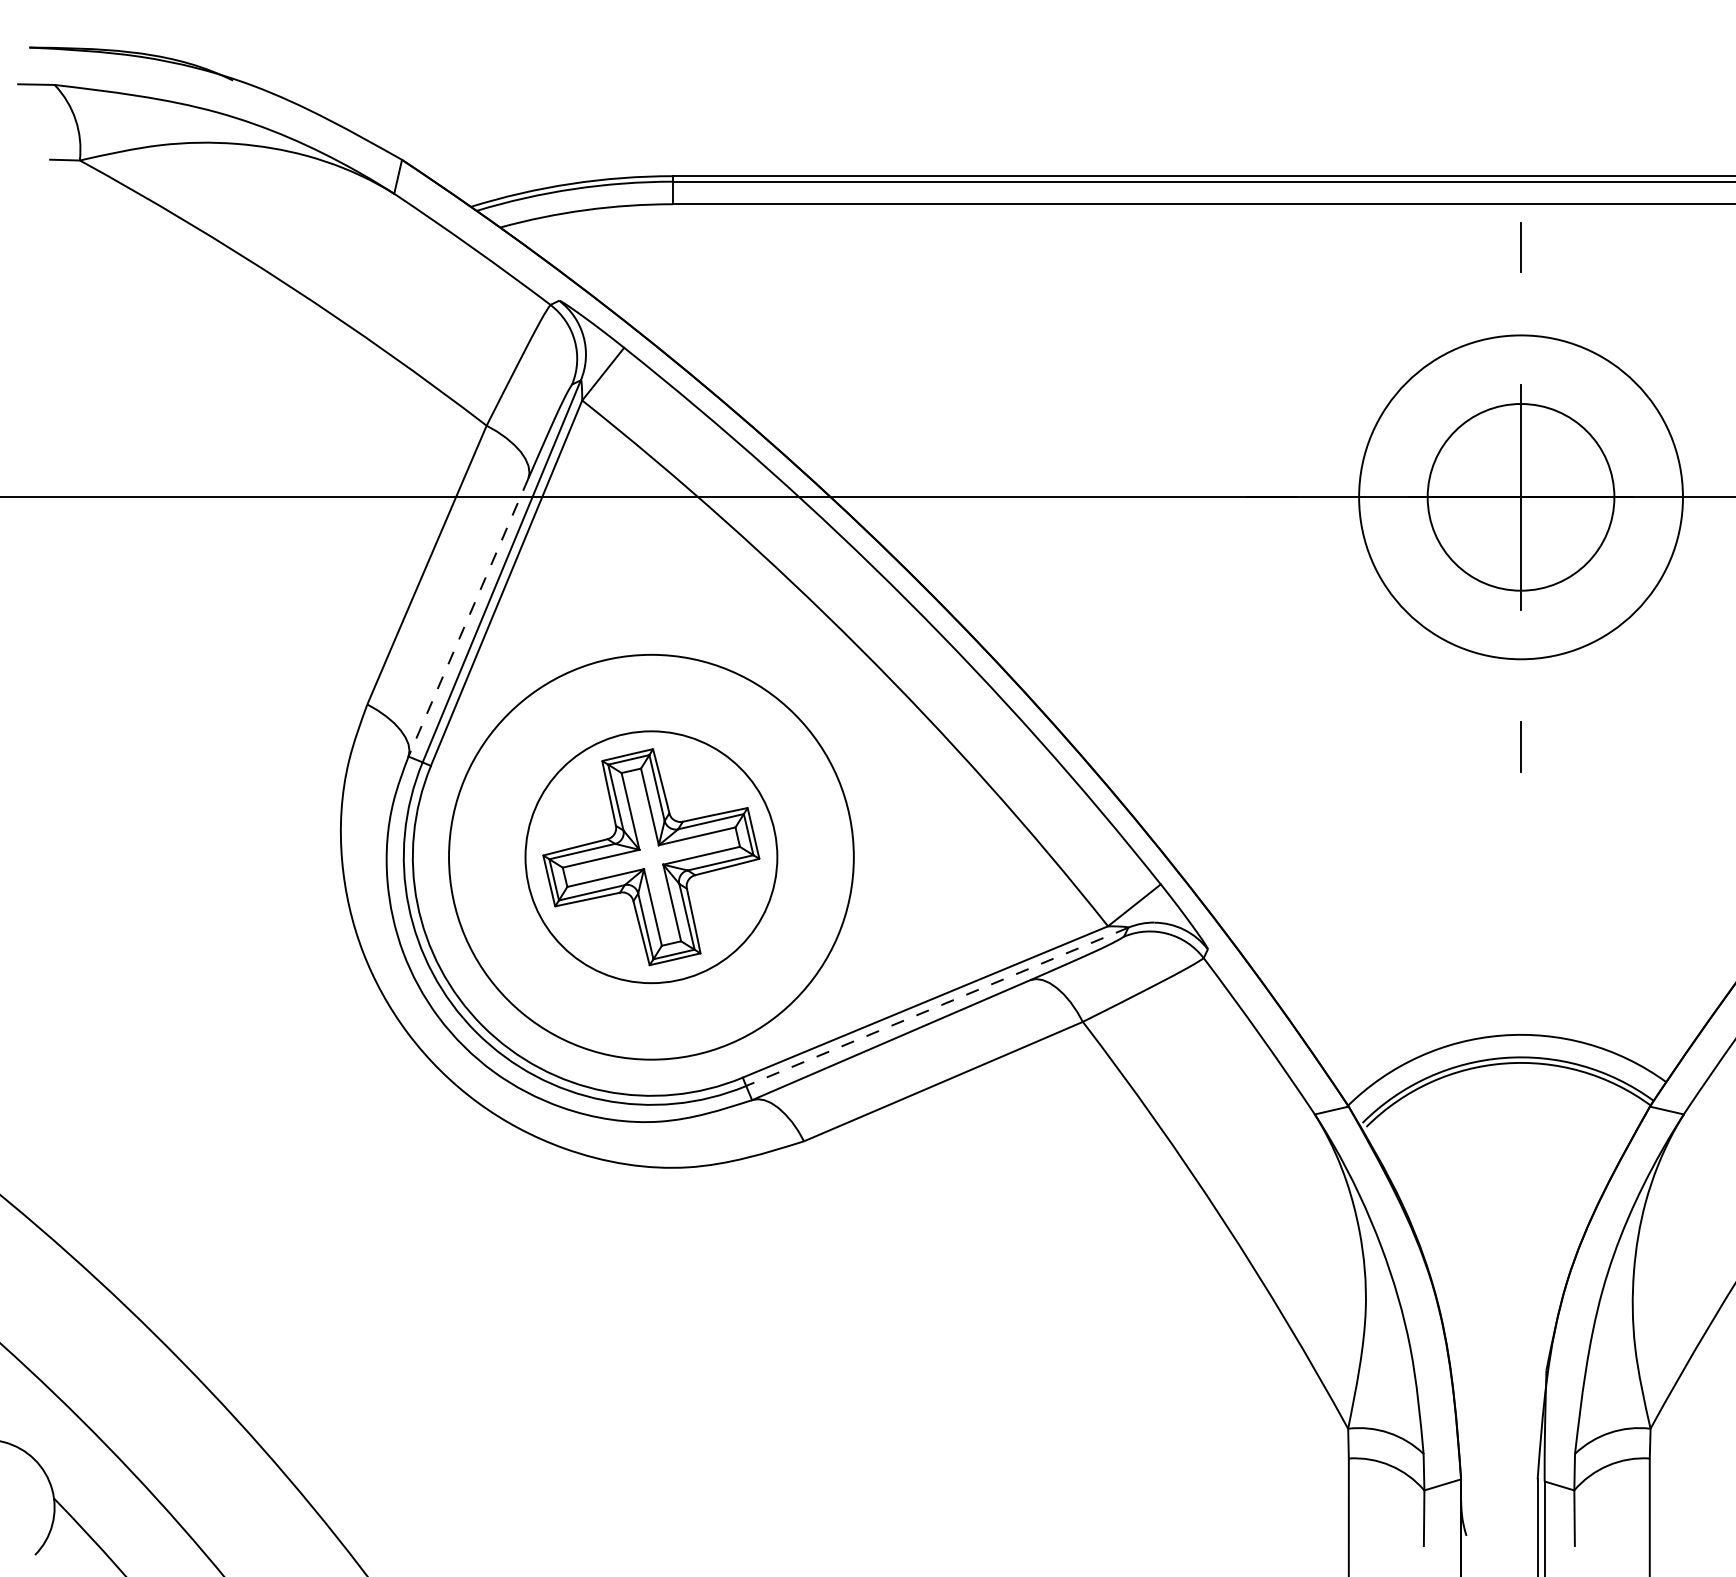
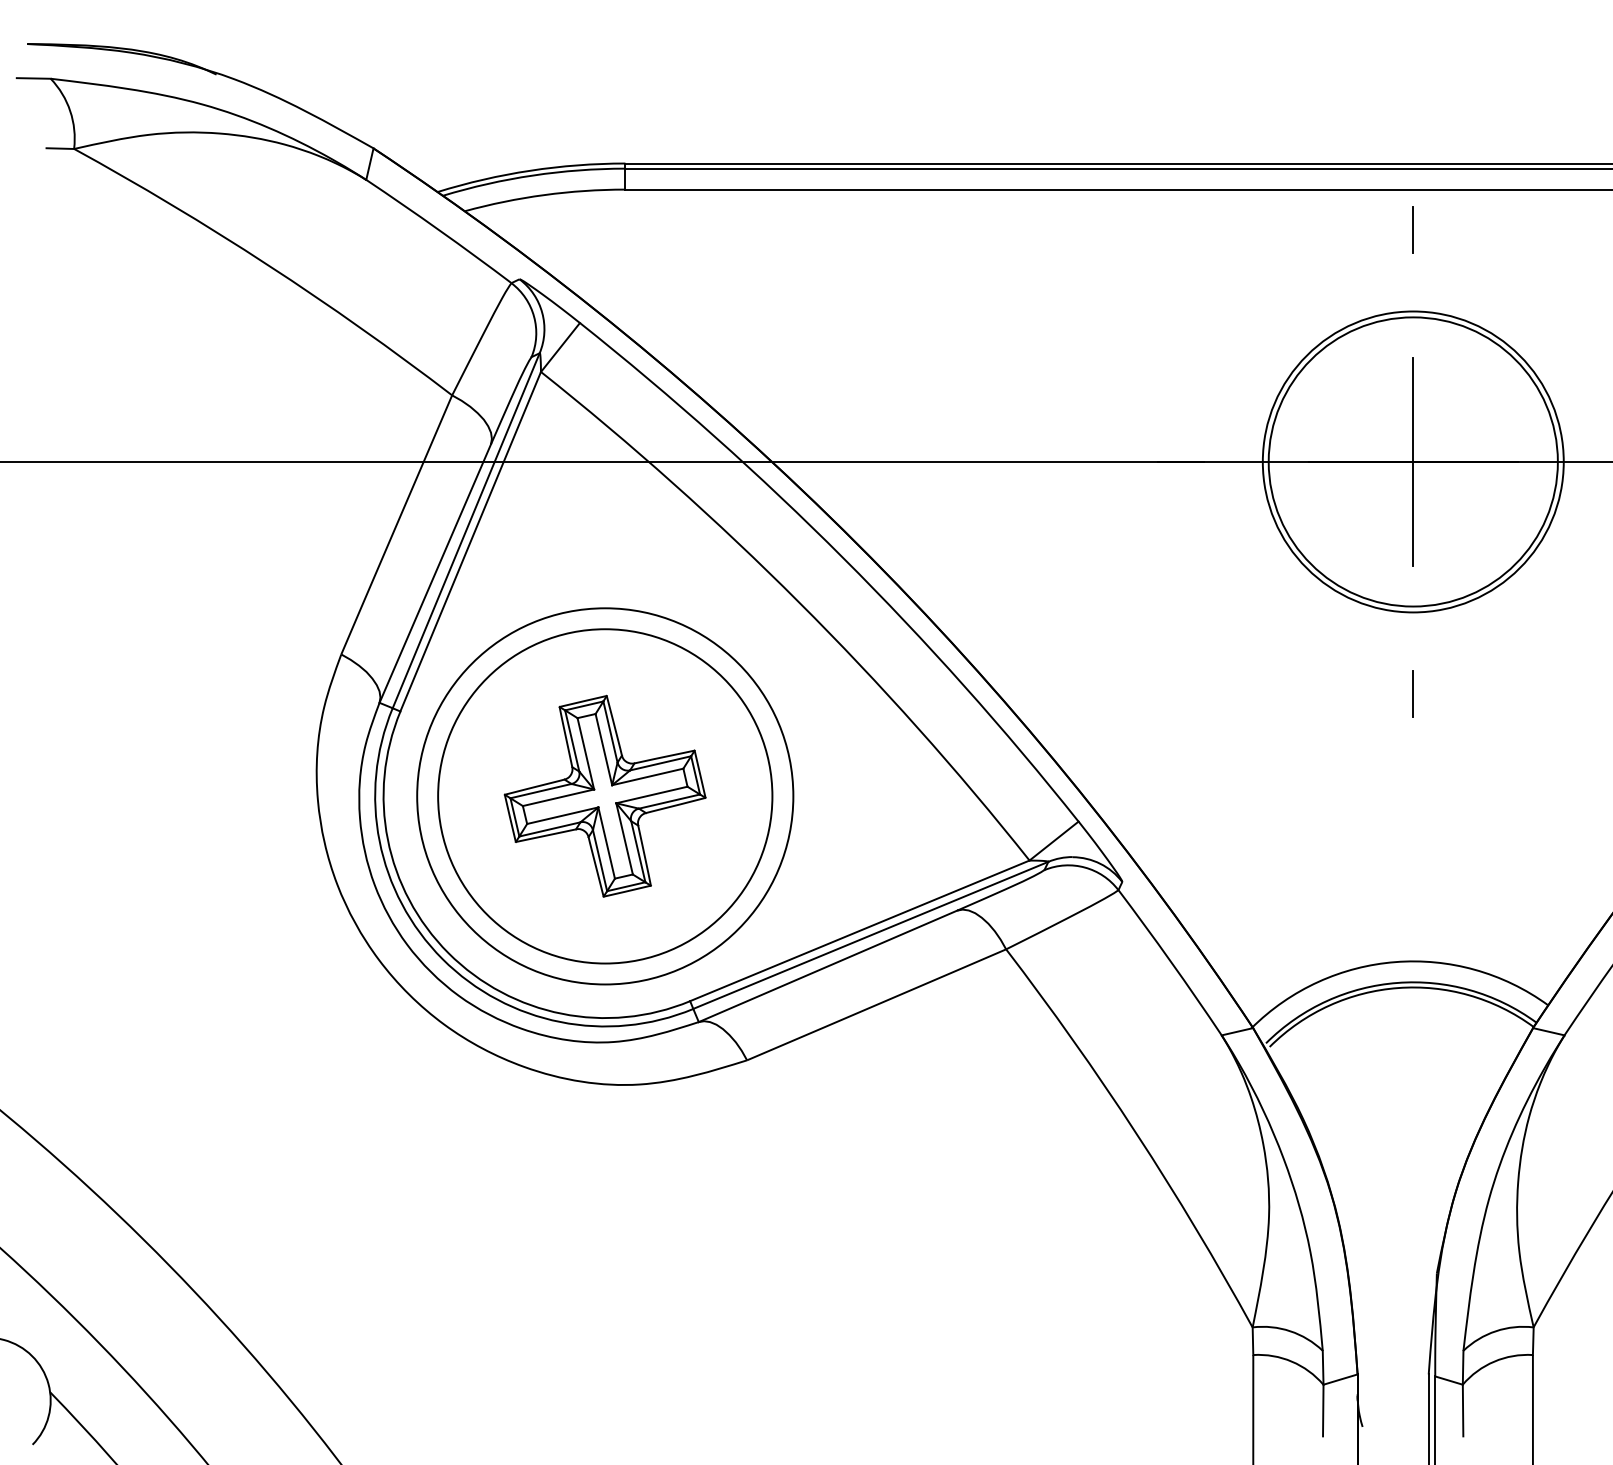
circle: (1520, 496) -> (1412, 461), size x1.67
line: (468, 617) -> (435, 573), dashed -> solid
circle: (651, 857) -> (605, 796), size x1.43
line: (936, 1006) -> (870, 935), dashed -> solid

